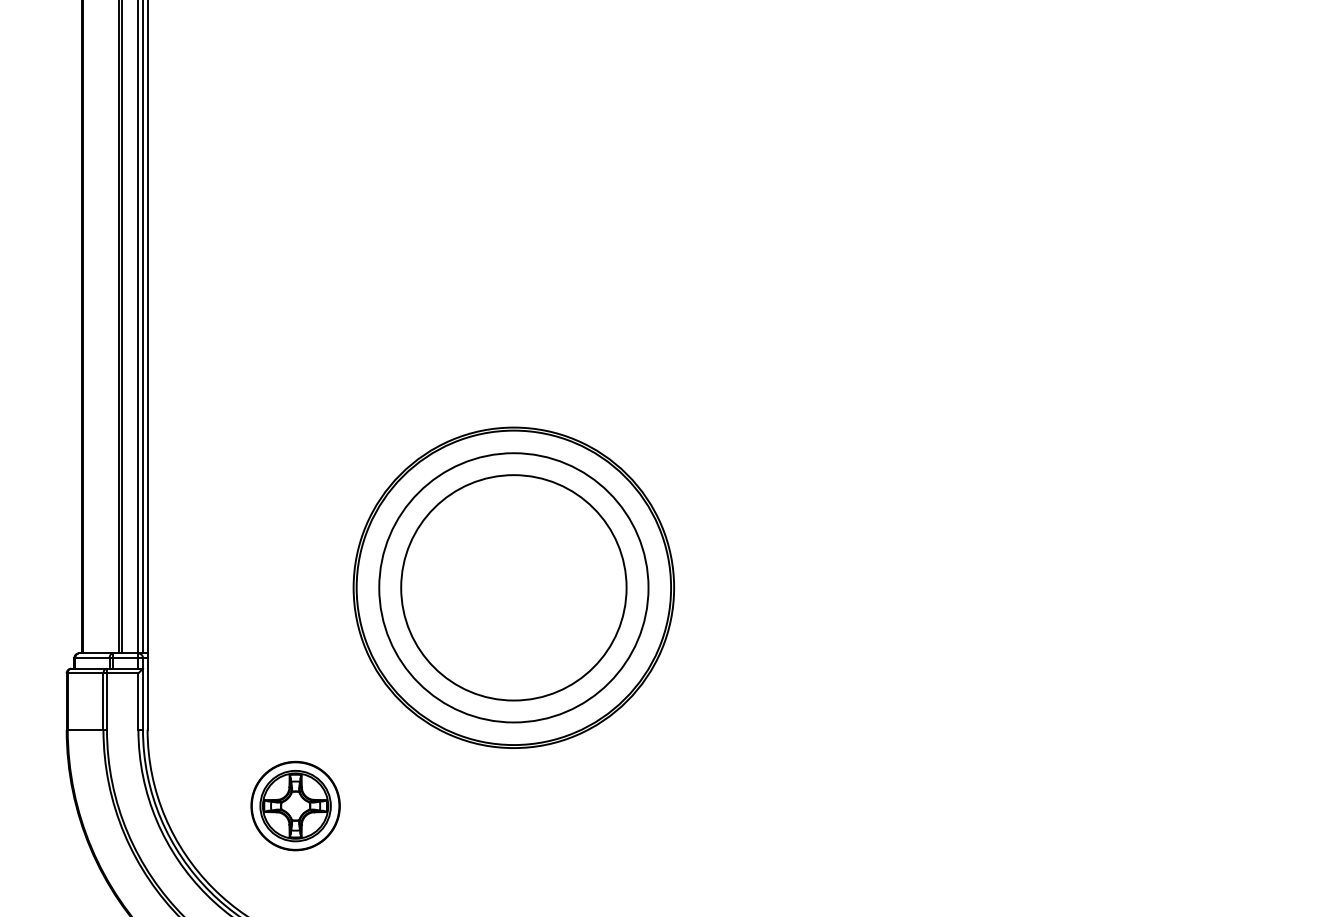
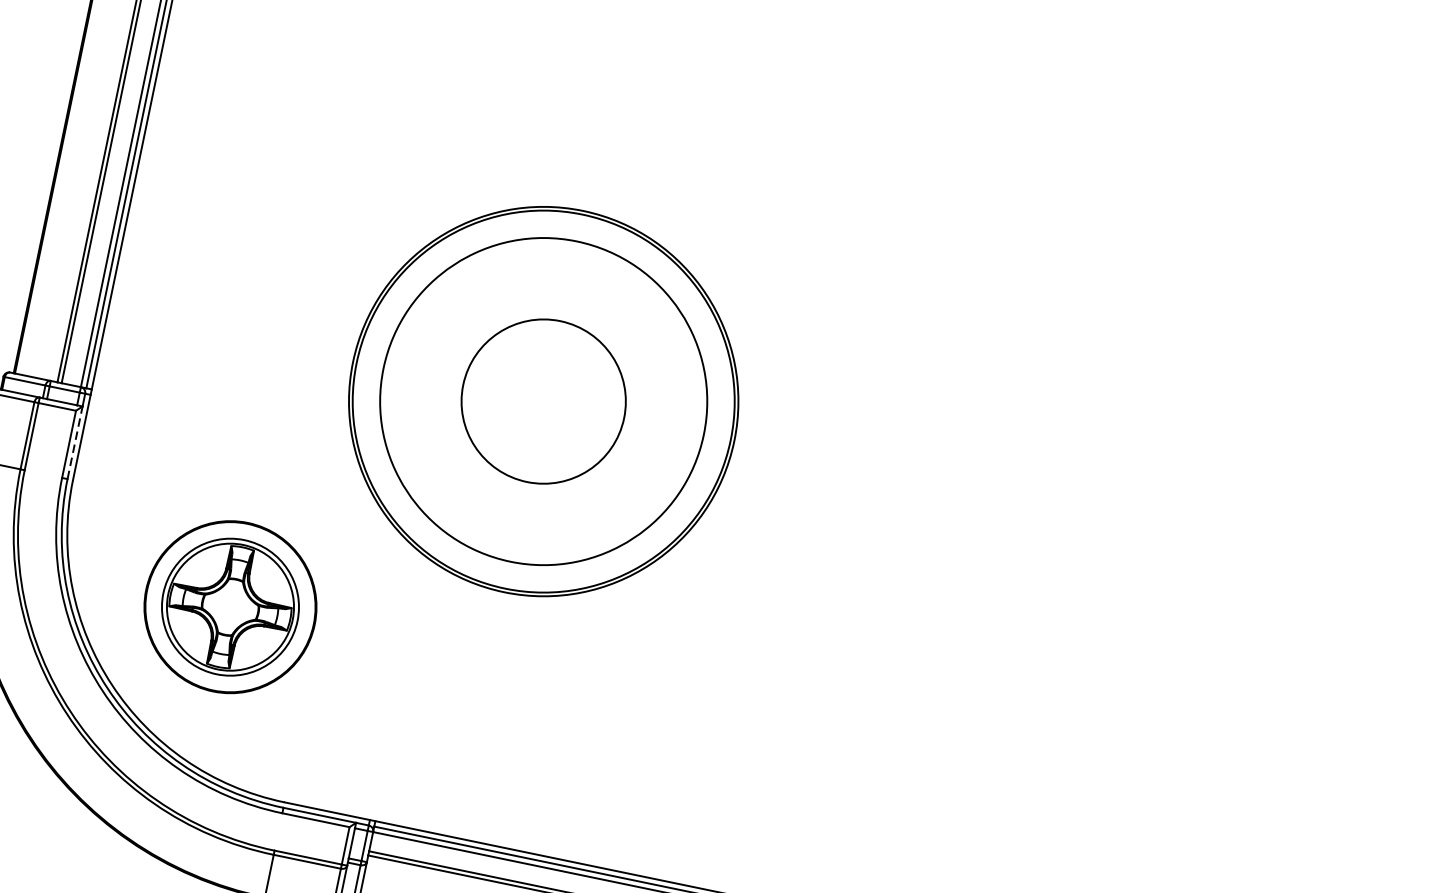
circle: (513, 587) -> (543, 401), size x0.6
line: (143, 699) -> (75, 443), solid -> dashed
part: (295, 806) -> (230, 607), size x1.6

